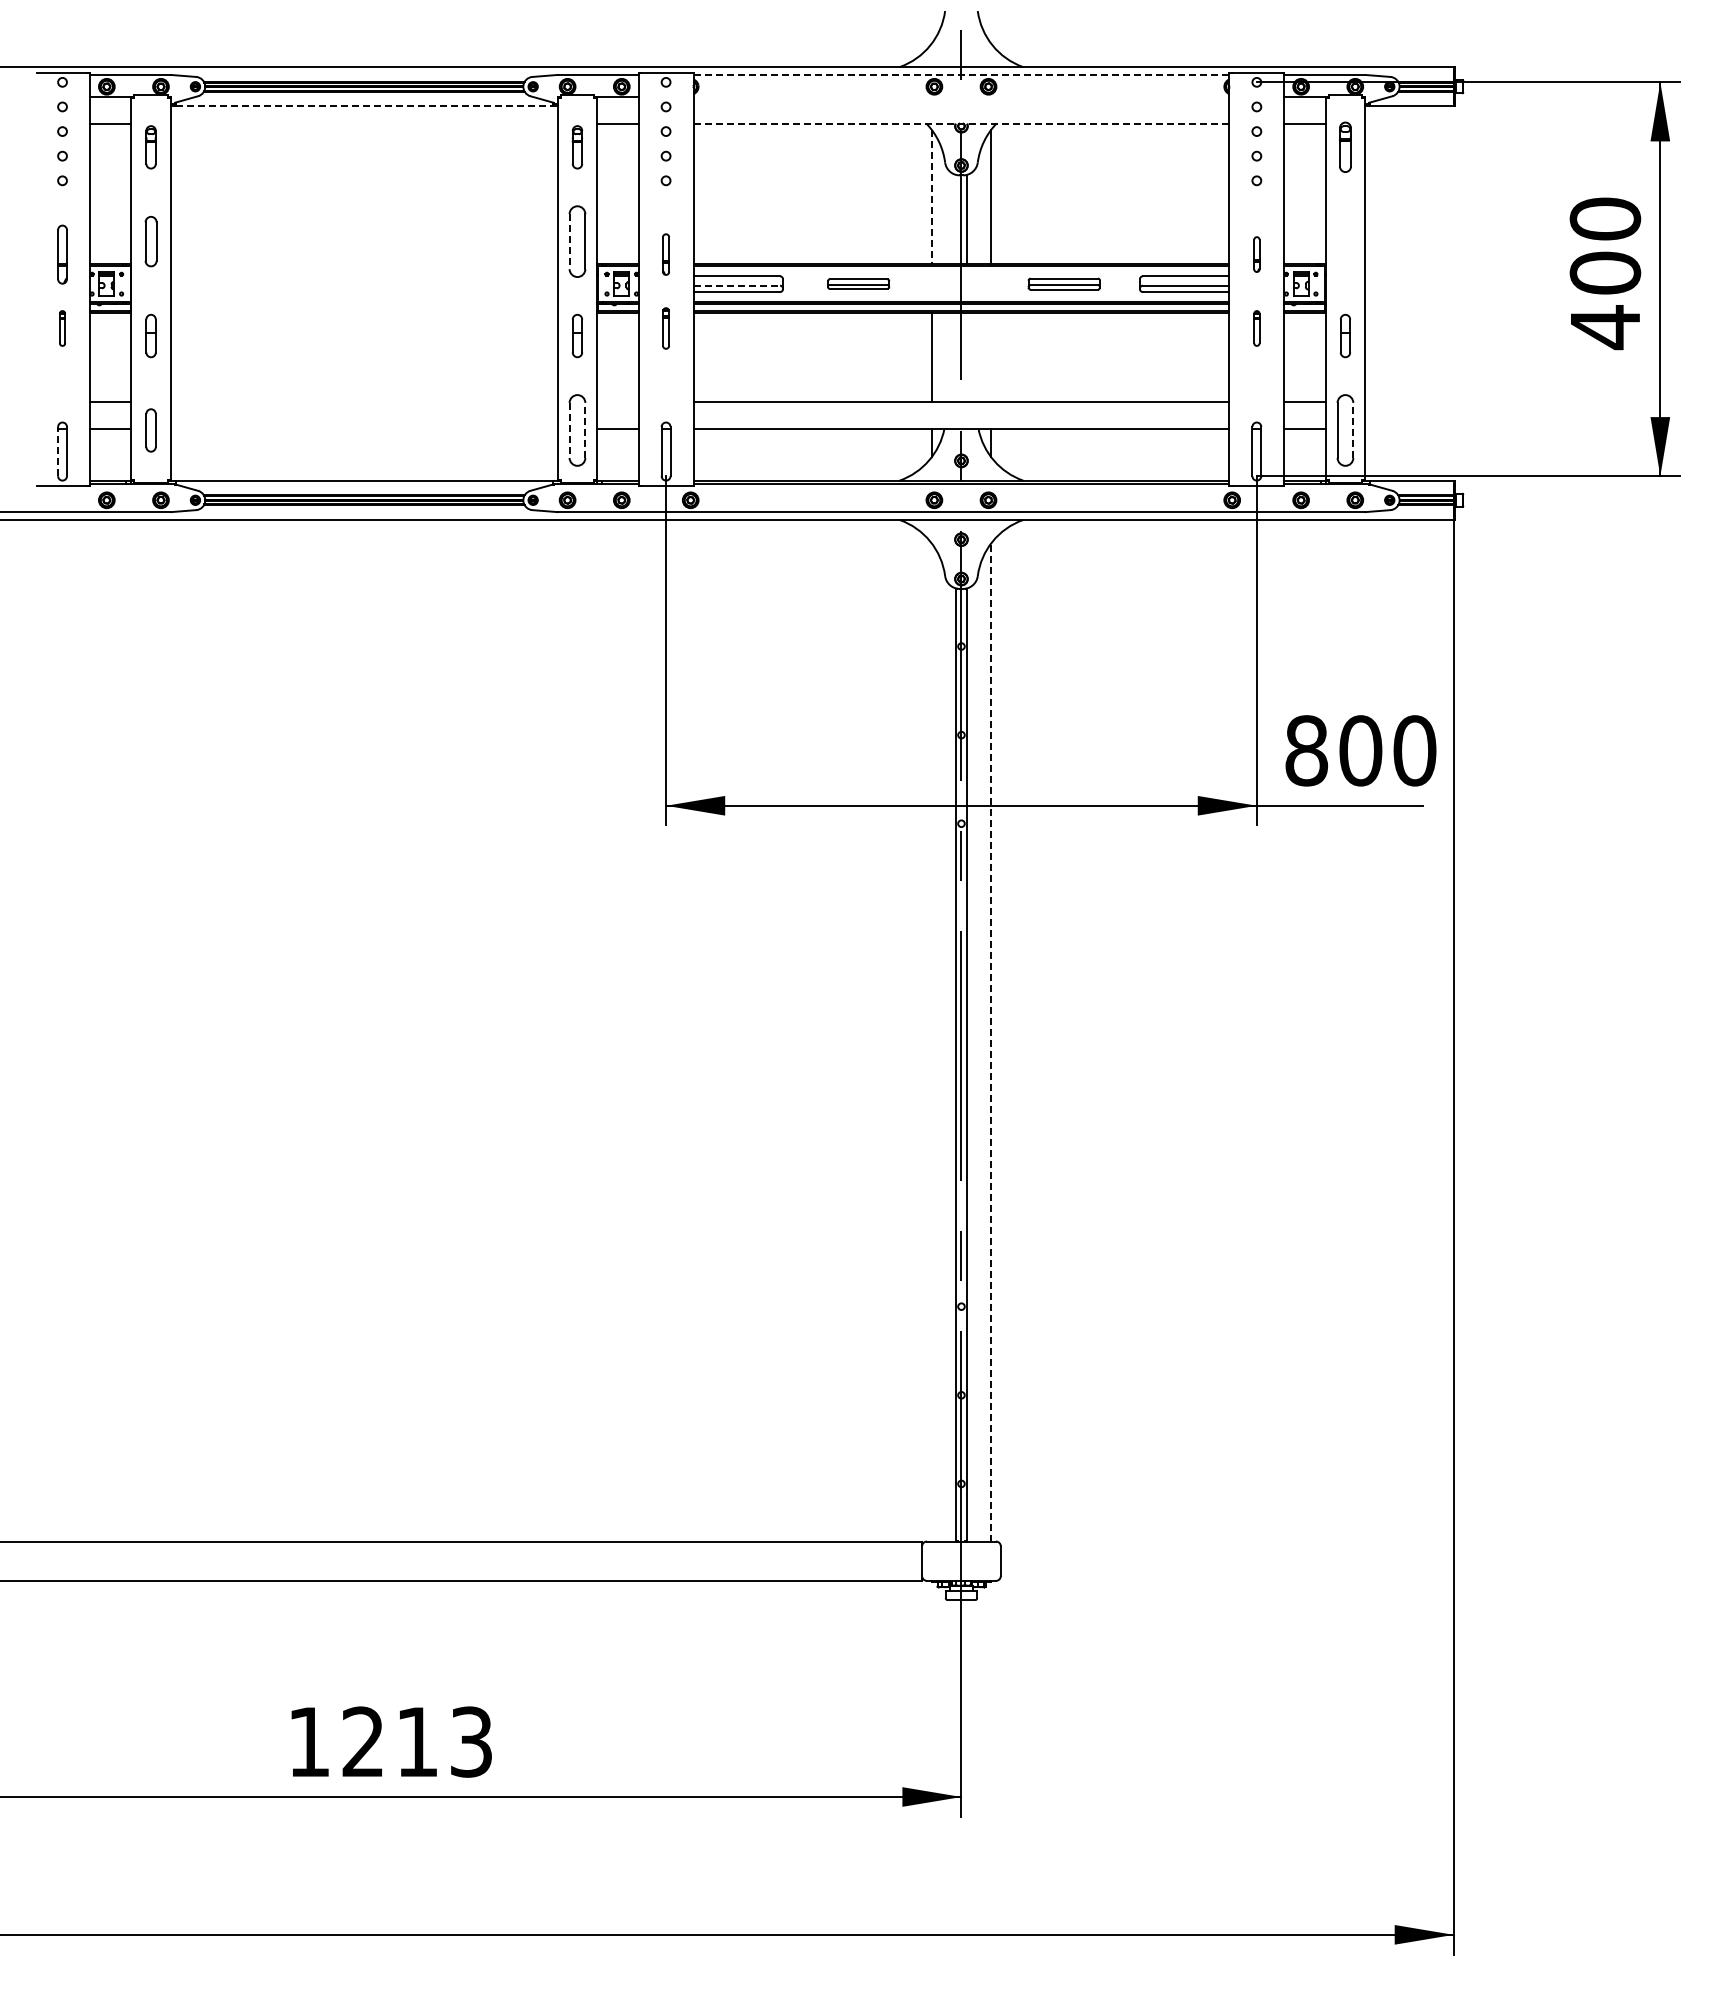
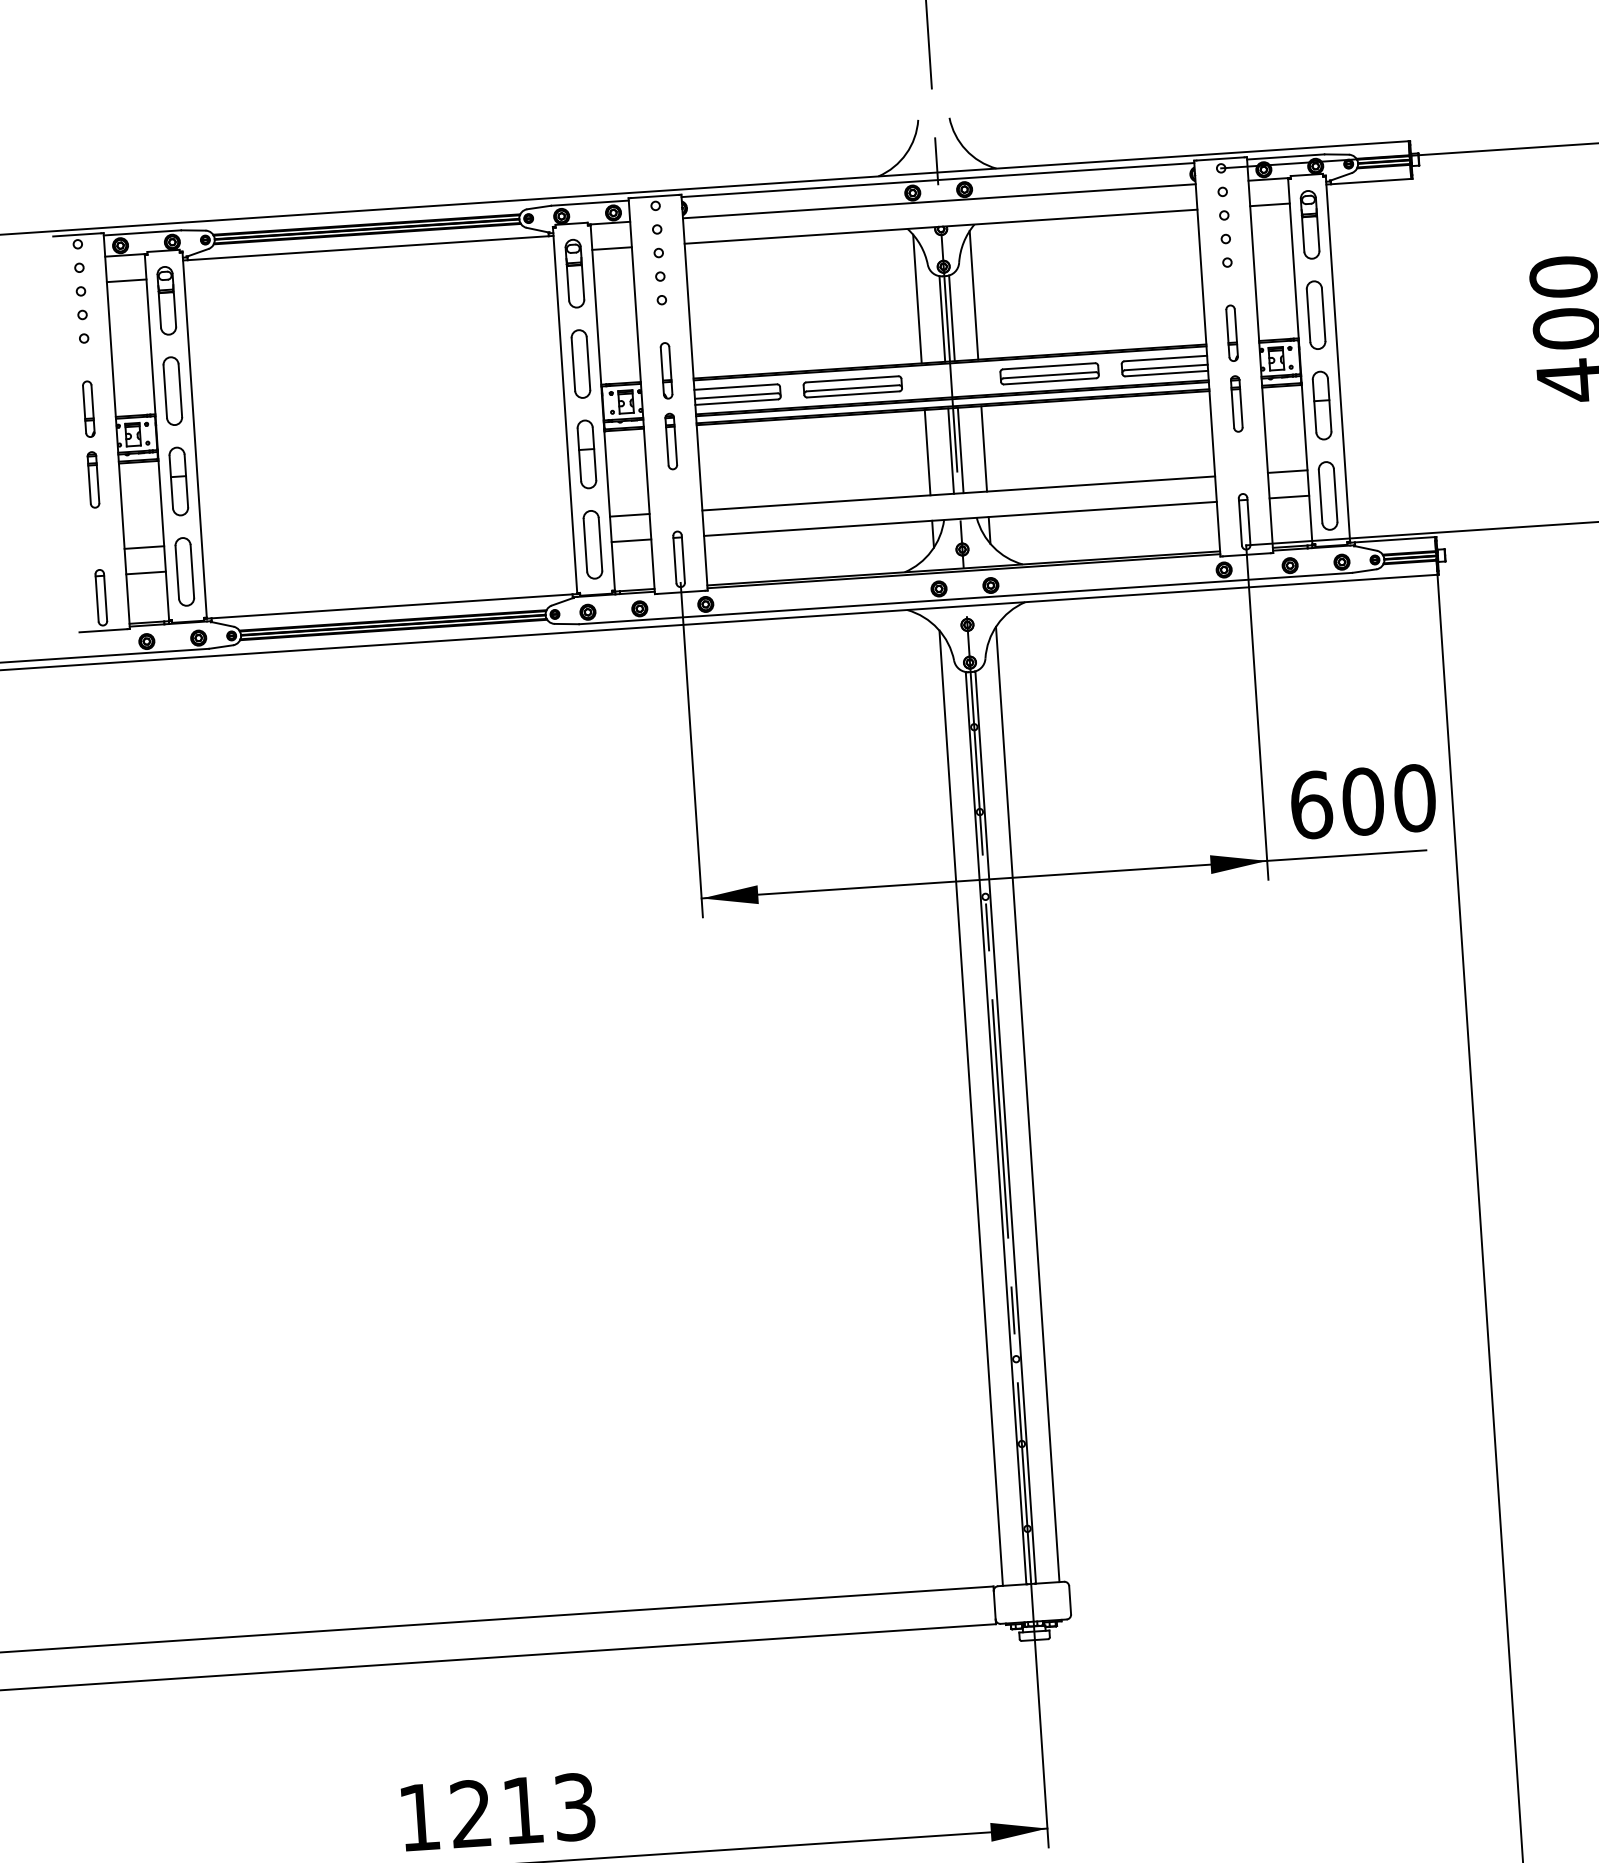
line: (961, 74) -> (937, 179), dashed -> solid
line: (961, 97) -> (939, 201), added
line: (364, 106) -> (368, 248), dashed -> solid
line: (961, 123) -> (941, 226), dashed -> solid
part: (150, 147) -> (166, 301), size x1.67
part: (577, 147) -> (574, 273), size x1.67
part: (1345, 147) -> (1310, 225), size x1.43
line: (931, 197) -> (917, 299), dashed -> solid
line: (956, 219) -> (942, 318), added
part: (150, 241) -> (172, 391), size x1.43
line: (569, 241) -> (573, 364), dashed -> solid
part: (1345, 241) -> (1316, 315), added
part: (665, 254) -> (666, 370), size x1.43
part: (1256, 254) -> (1231, 333), size x1.67
part: (858, 283) -> (852, 386), size x1.67
part: (1064, 283) -> (1049, 373), size x1.43
line: (737, 285) -> (736, 395), dashed -> solid
part: (62, 328) -> (93, 479), size x1.67
part: (665, 328) -> (670, 441), size x1.43
part: (1256, 328) -> (1236, 404), size x1.67
part: (150, 335) -> (178, 481), size x1.67
part: (577, 335) -> (586, 453), size x1.67
part: (1345, 335) -> (1322, 405), size x1.67
line: (956, 357) -> (951, 450), added
line: (966, 357) -> (960, 450), added
line: (991, 357) -> (984, 448), added
line: (617, 402) -> (629, 515), added
part: (150, 430) -> (184, 571), size x1.67
line: (569, 430) -> (585, 545), dashed -> solid
line: (585, 430) -> (600, 544), dashed -> solid
line: (1353, 430) -> (1335, 495), dashed -> solid
line: (58, 451) -> (97, 597), dashed -> solid
text: (1306, 750) -> (1311, 804), 800 -> 600
line: (931, 1042) -> (970, 1108), added
line: (991, 1042) -> (1028, 1104), dashed -> solid

